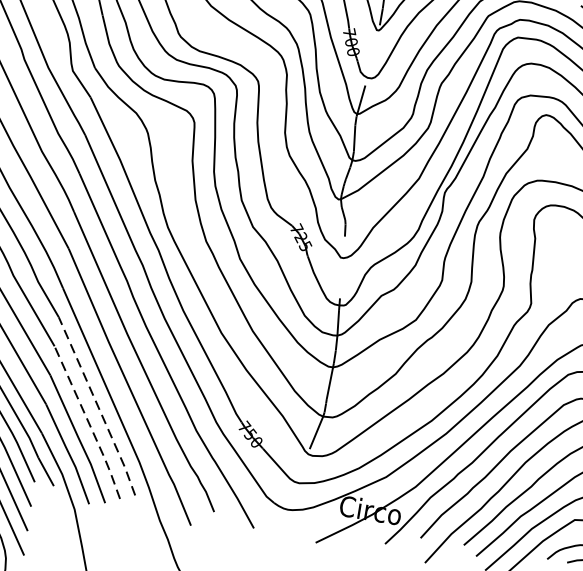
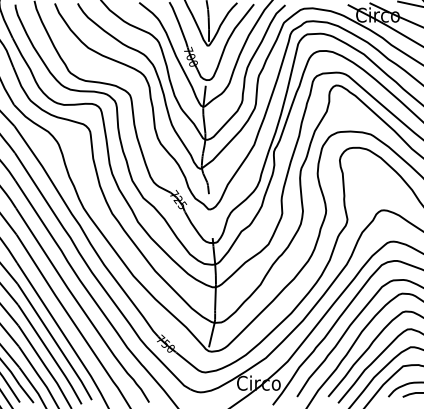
line: (97, 407) -> (55, 342), dashed -> solid
line: (89, 424) -> (51, 355), dashed -> solid

